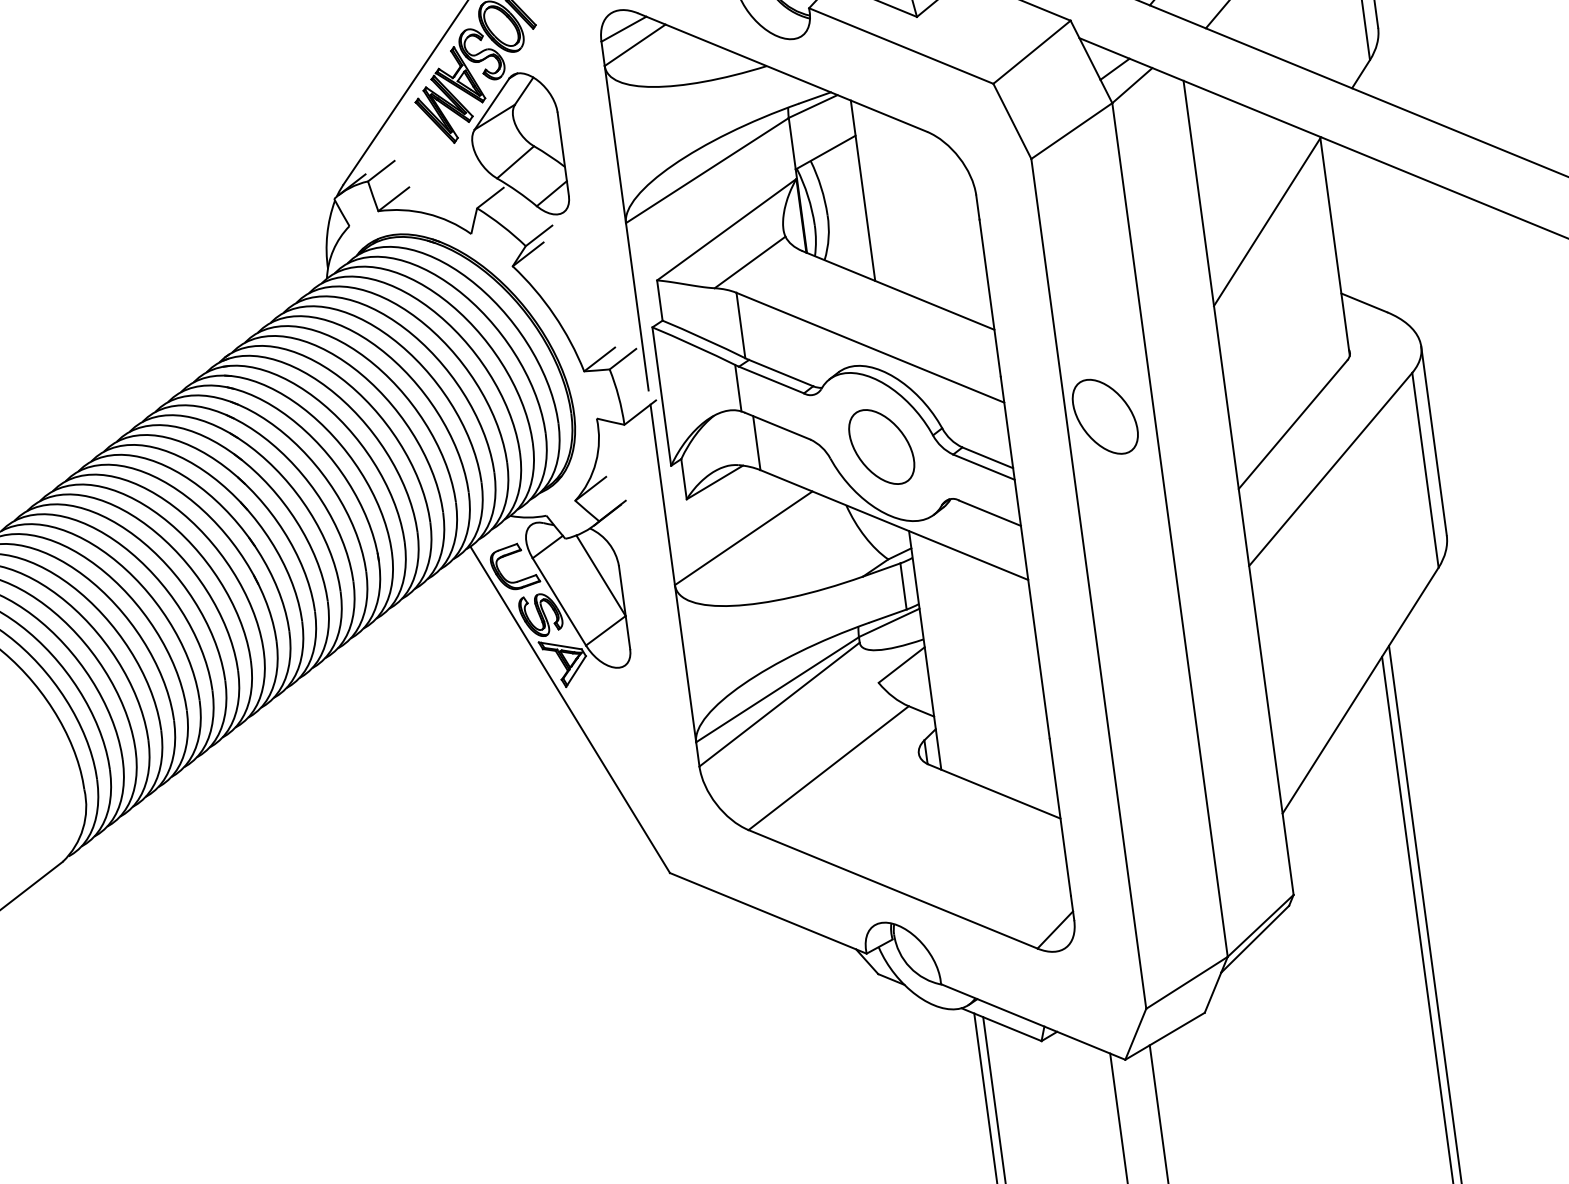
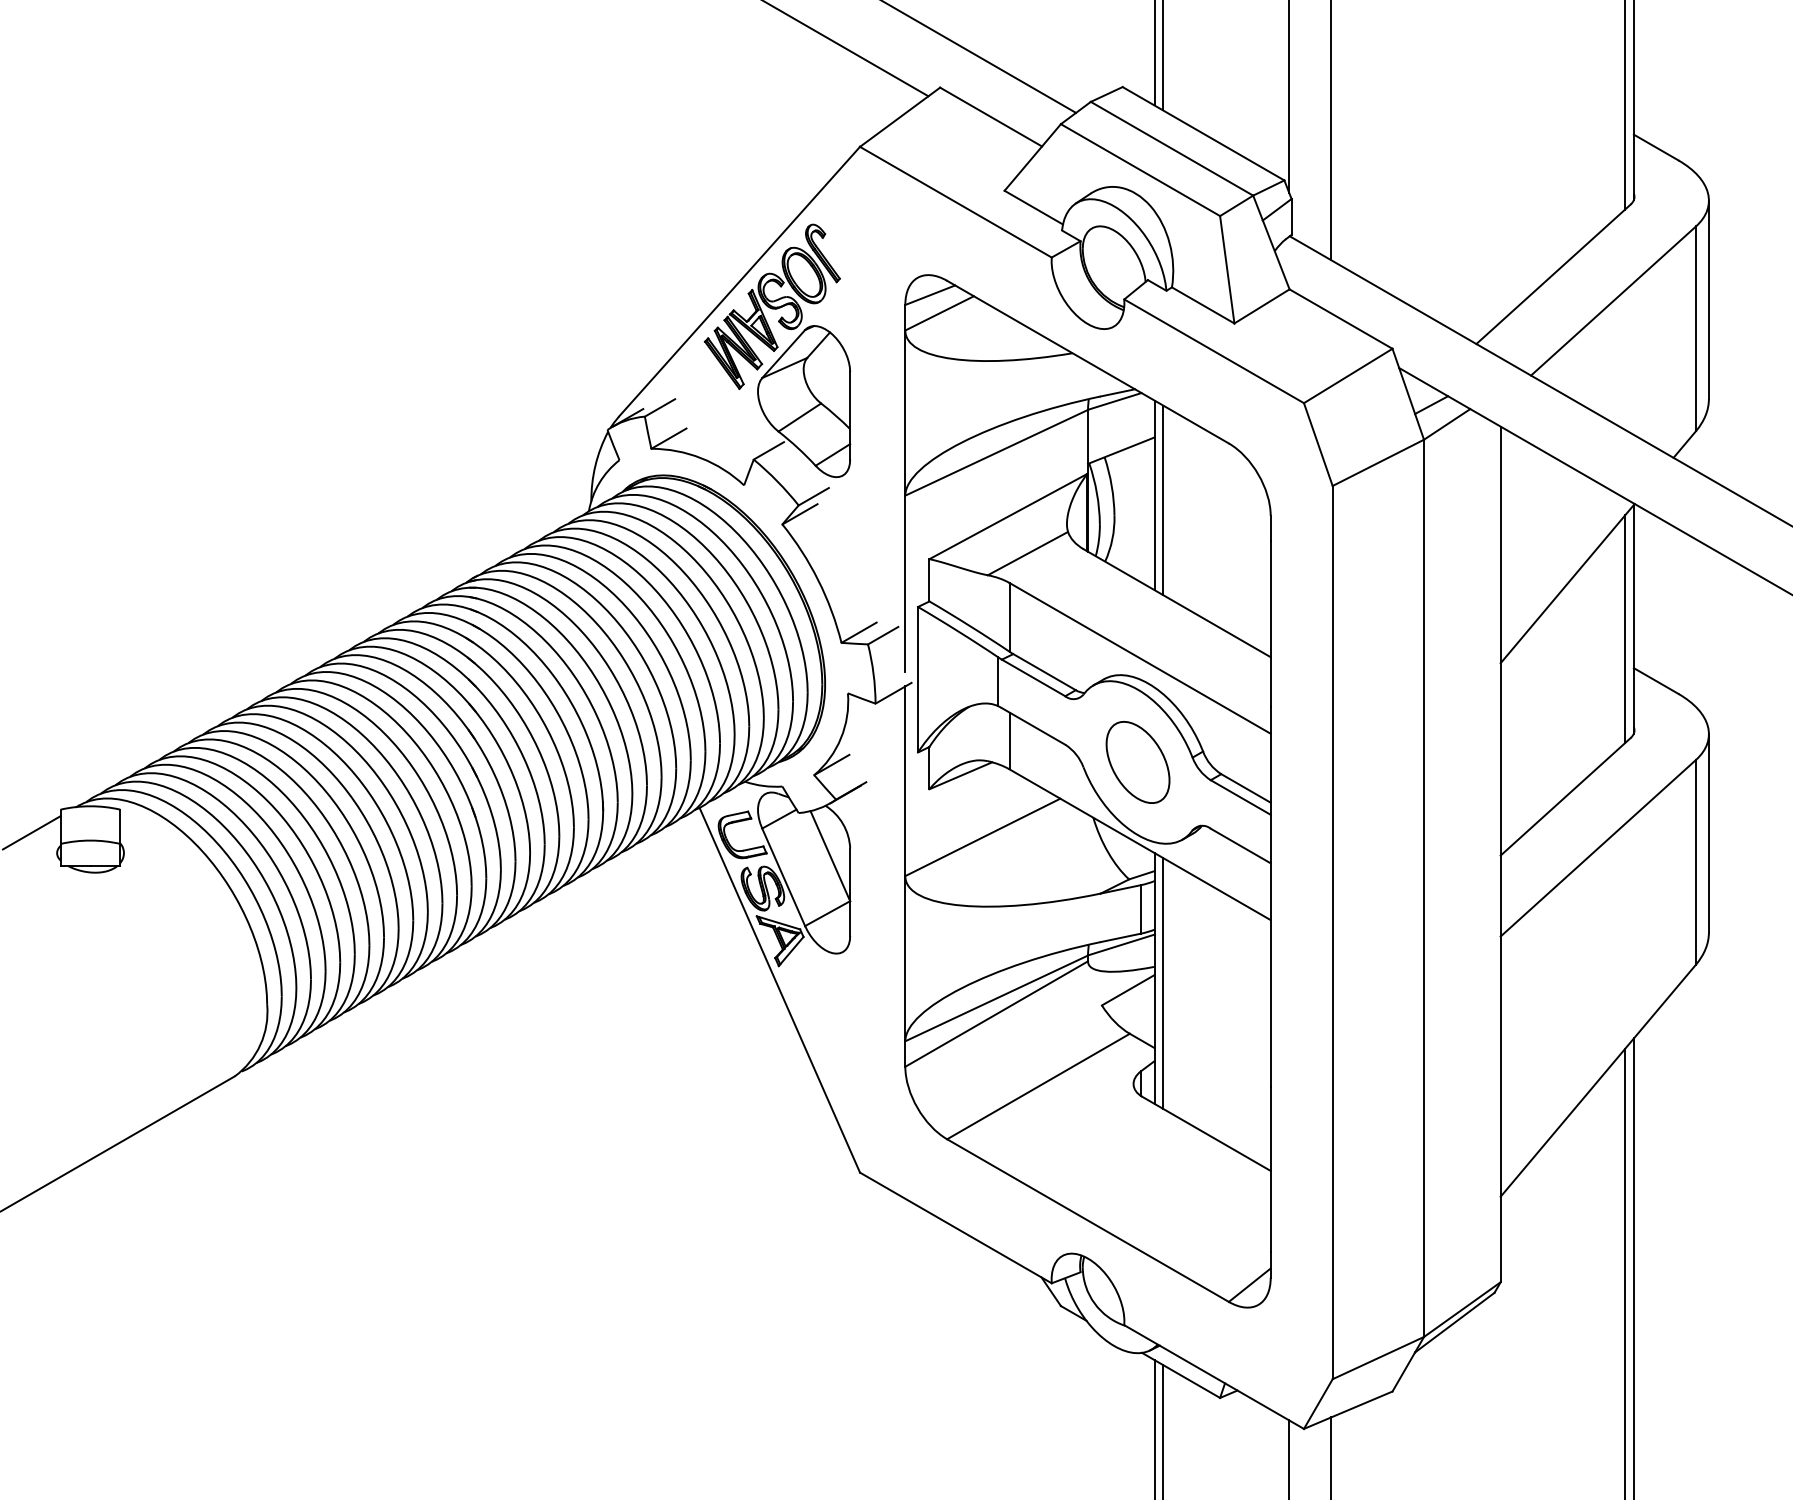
line: (872, 194) -> (1163, 500), added
line: (1328, 257) -> (1625, 629), added
part: (1104, 416) -> (1372, 762), removed
line: (934, 654) -> (1163, 983), added

